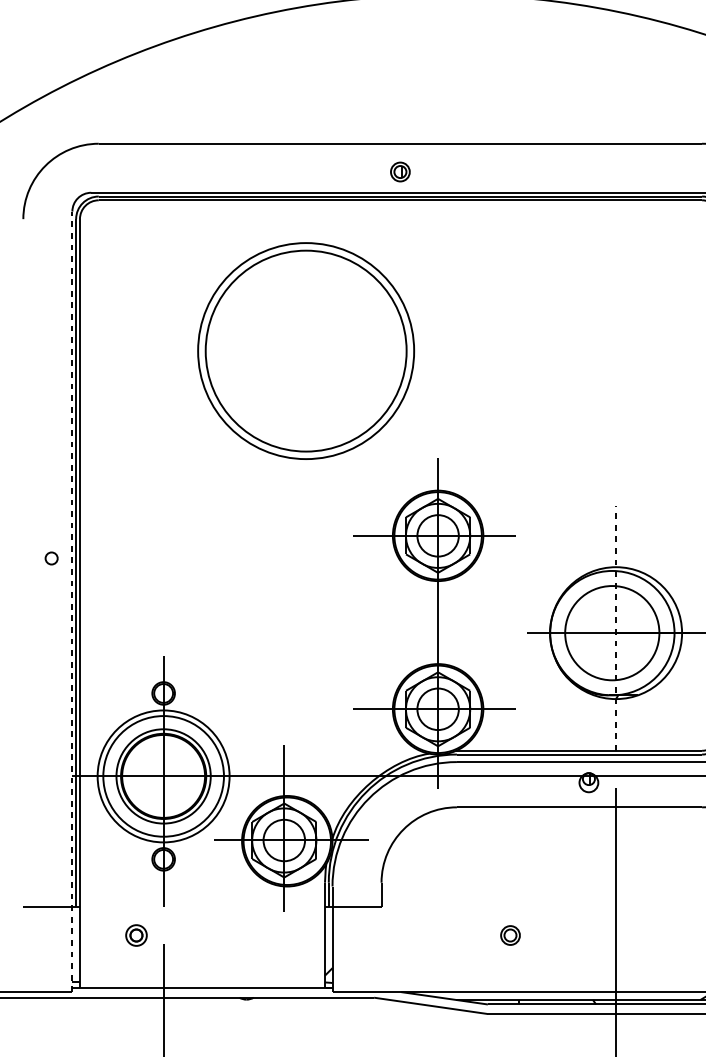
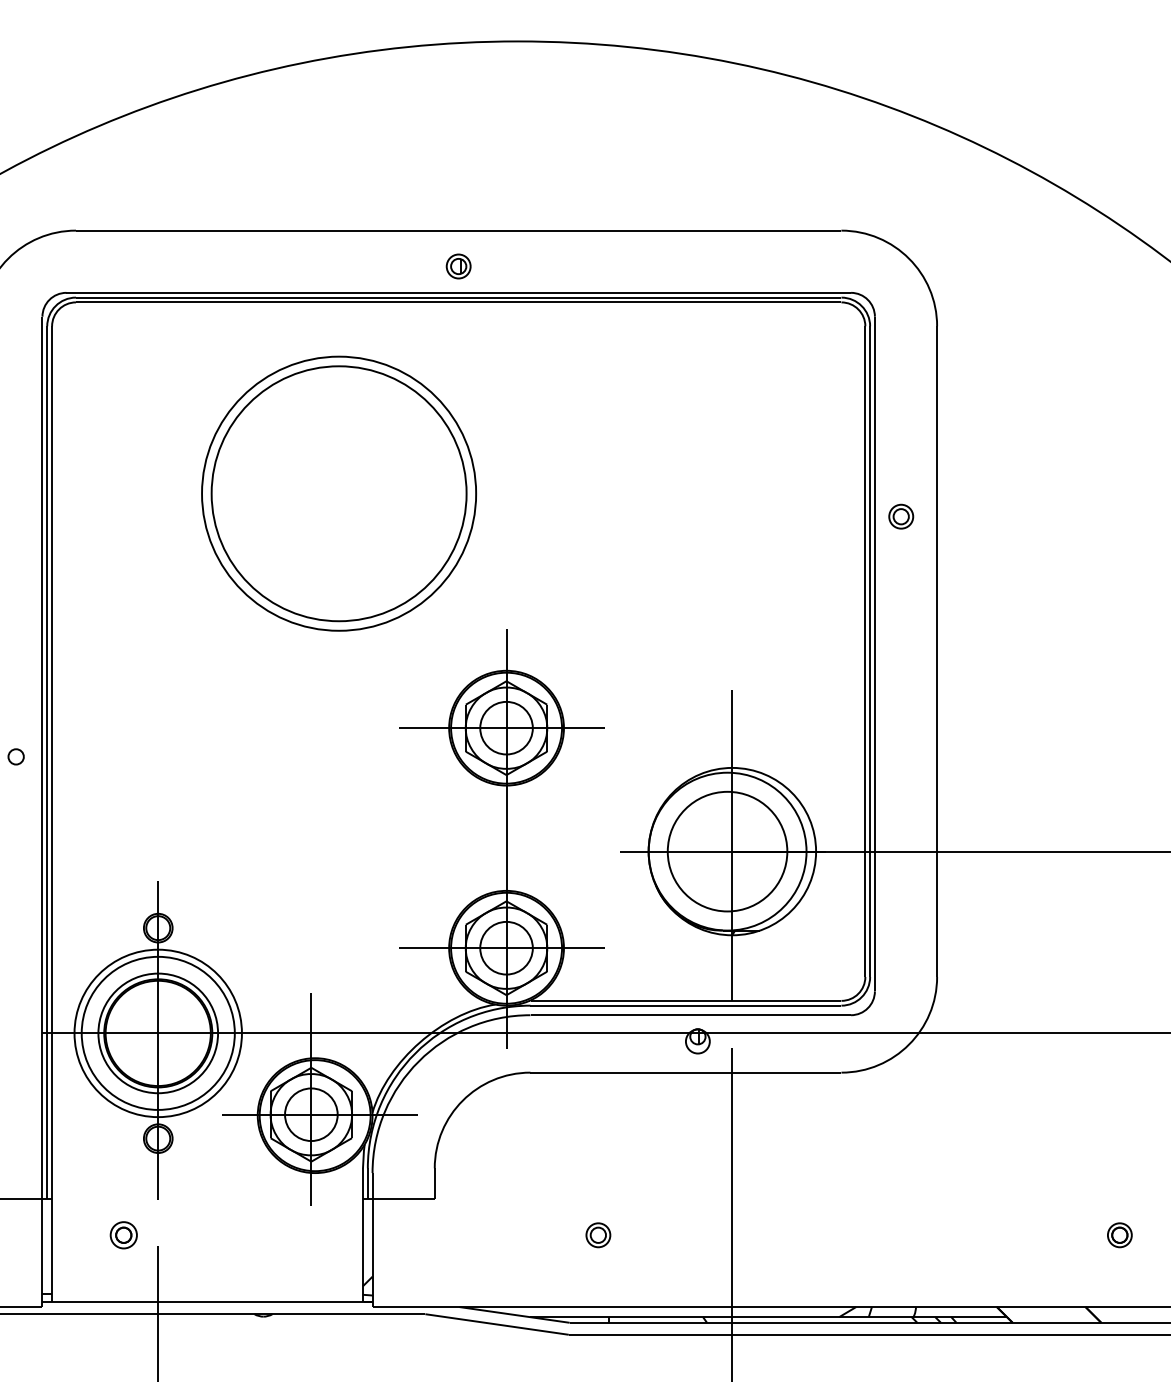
line: (72, 601) -> (42, 811), dashed -> solid
line: (616, 628) -> (732, 845), dashed -> solid

